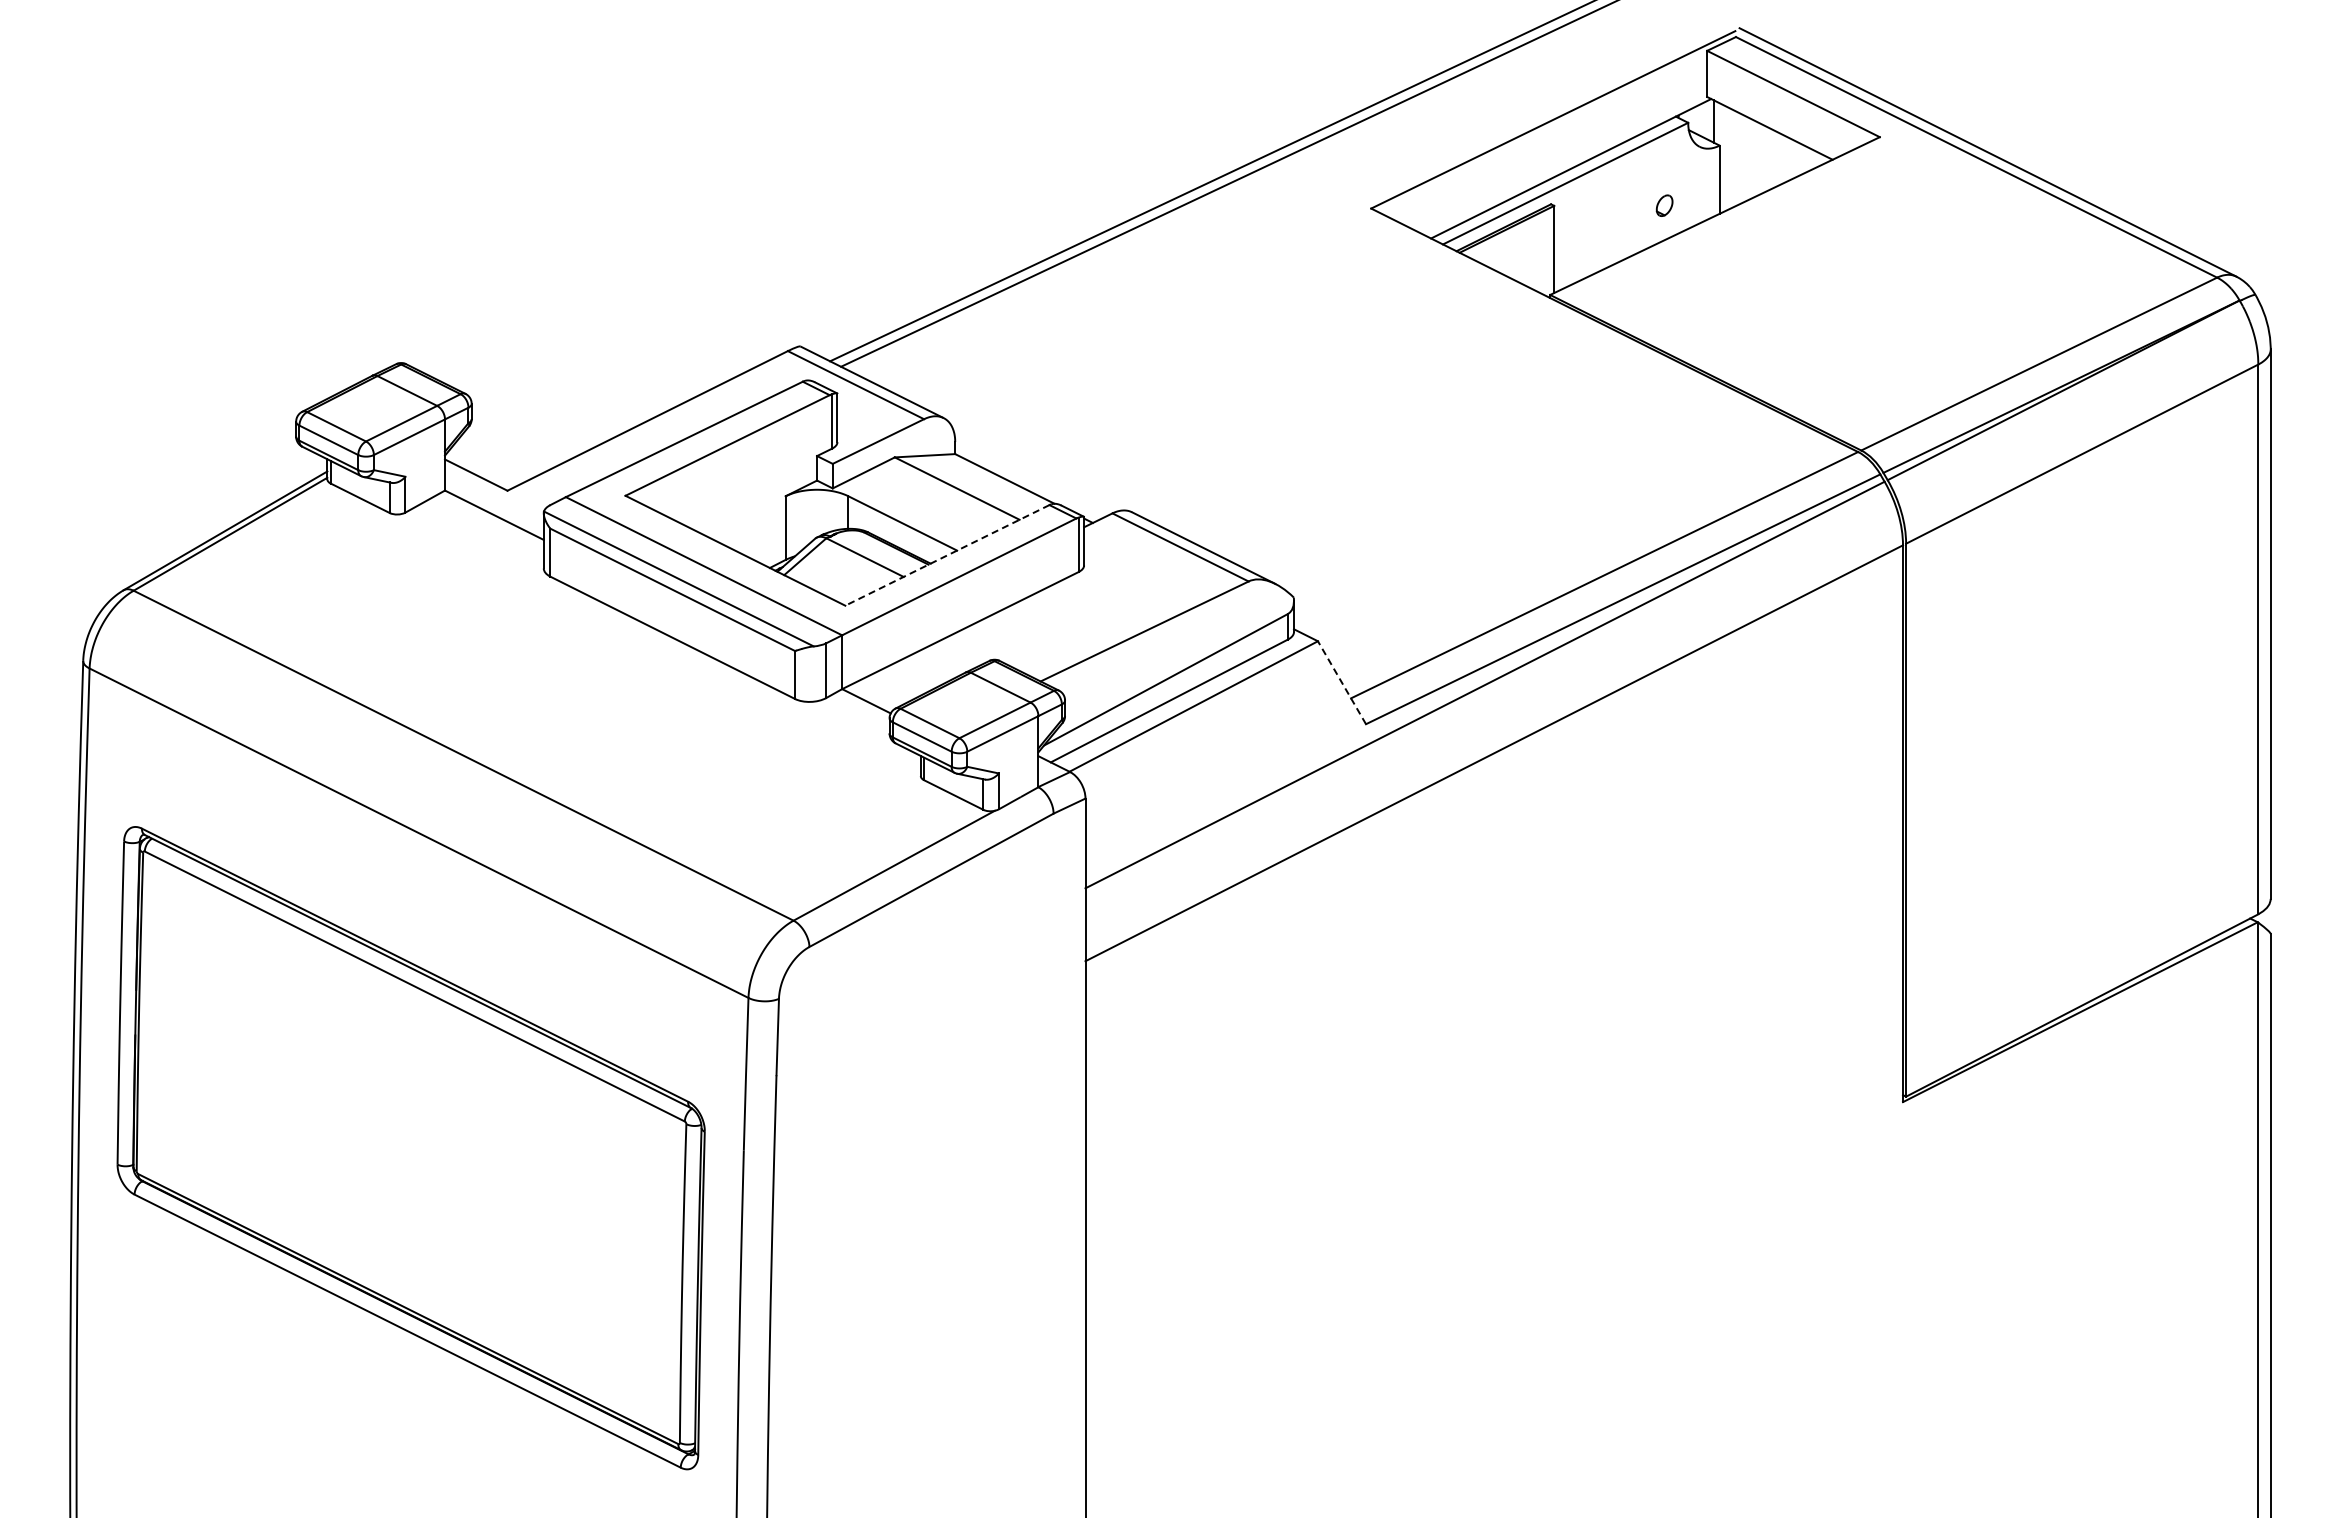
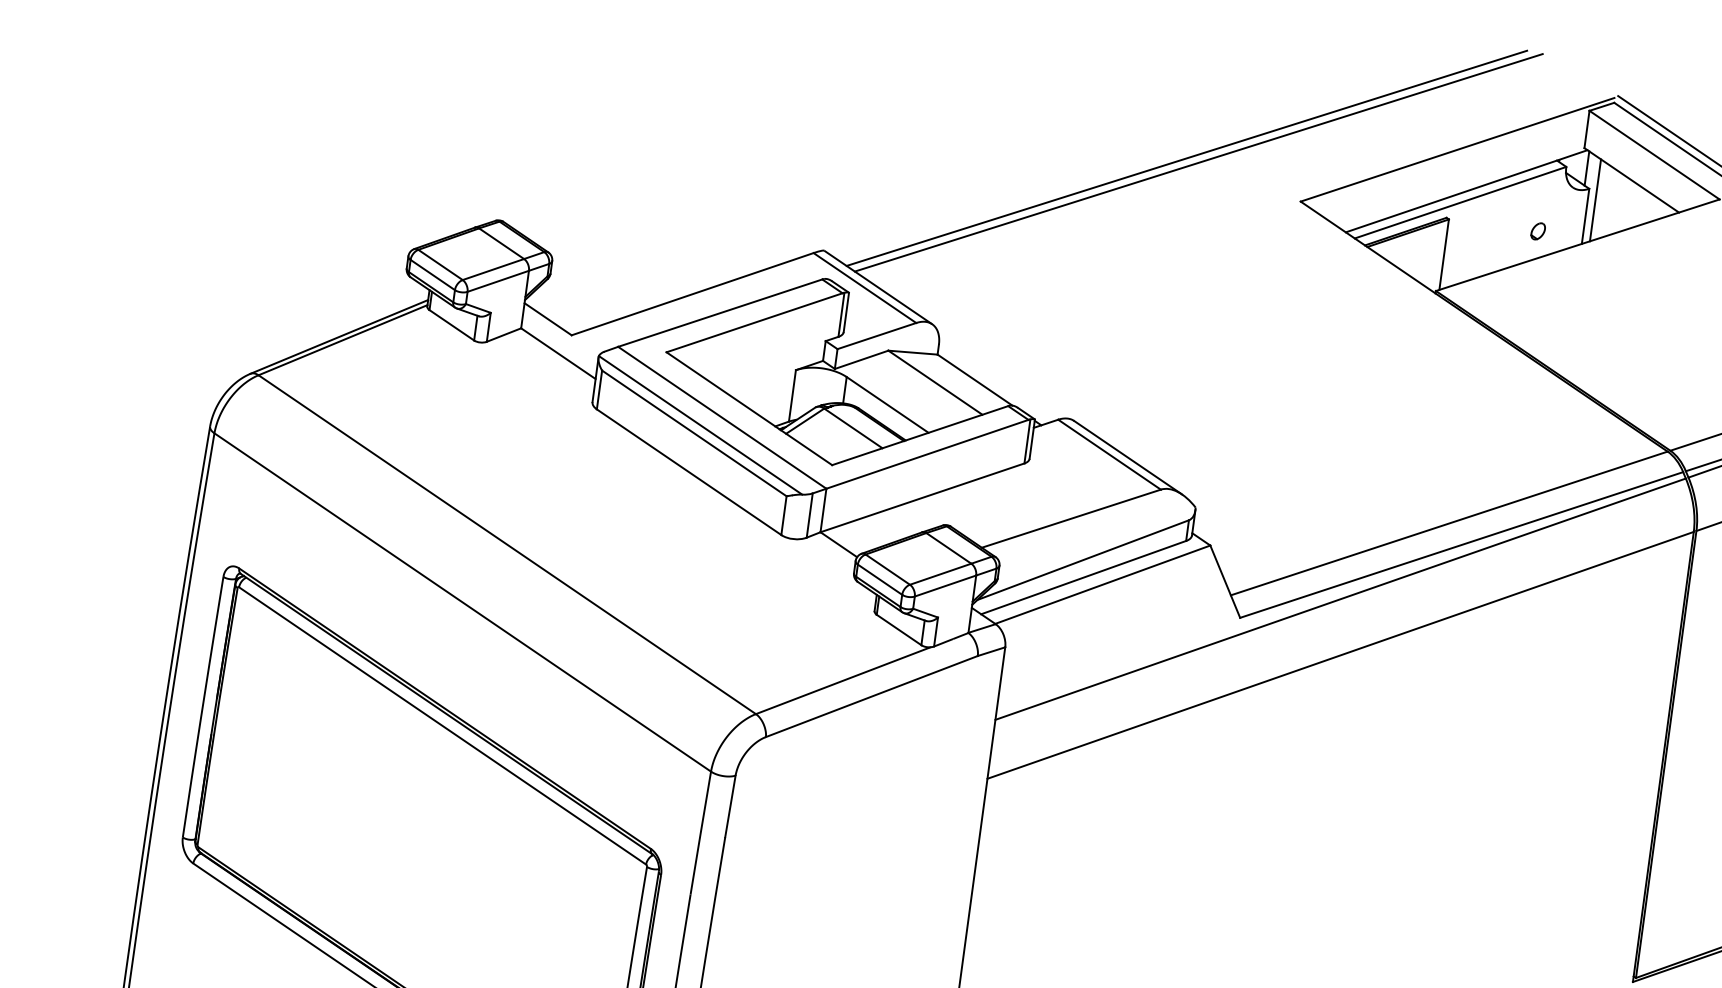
line: (1729, 158) -> (1595, 200), added
line: (947, 555) -> (920, 435), dashed -> solid
line: (1341, 682) -> (1224, 581), dashed -> solid

